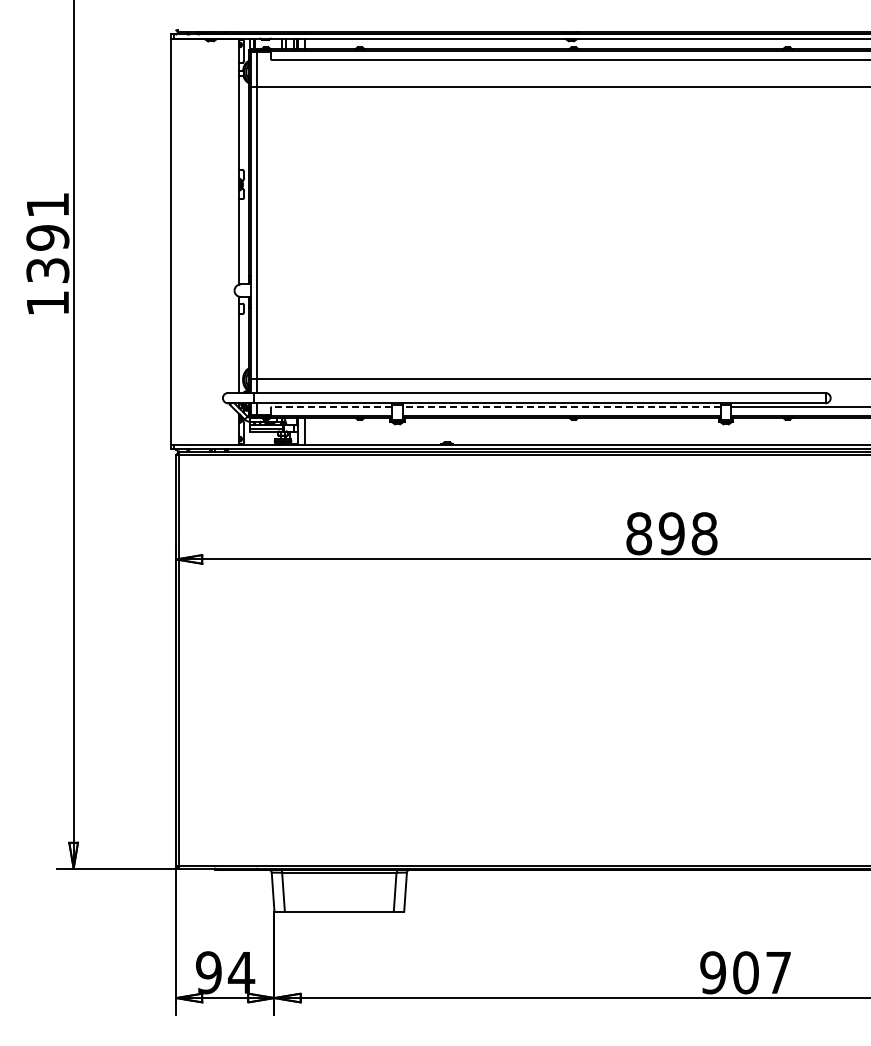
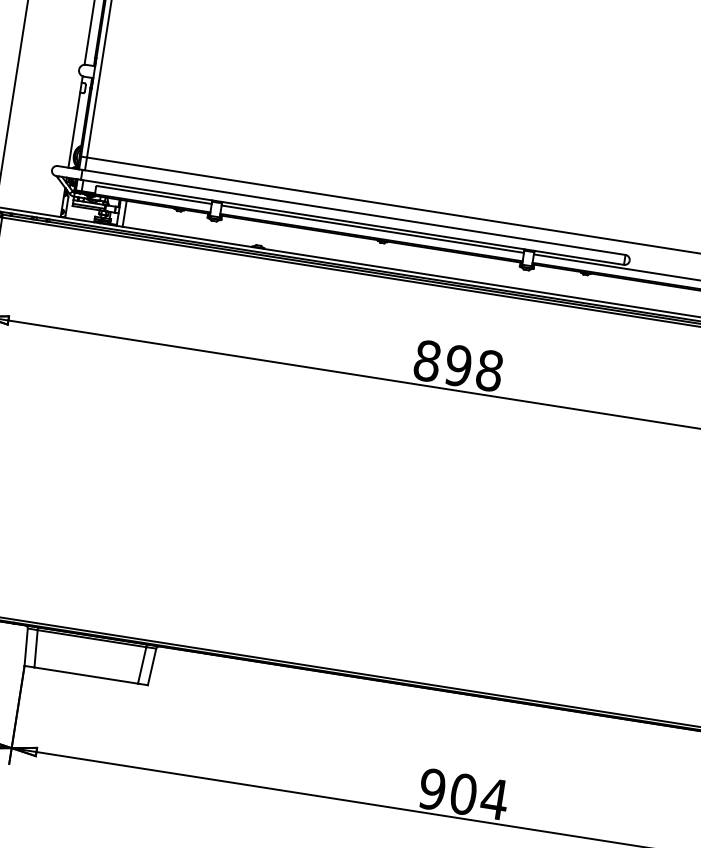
line: (331, 407) -> (153, 195), dashed -> solid
line: (561, 407) -> (372, 229), dashed -> solid
text: (778, 972) -> (494, 798), 907 -> 904

